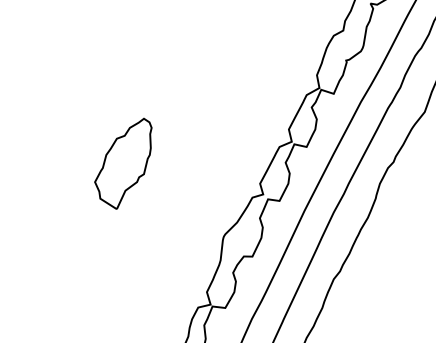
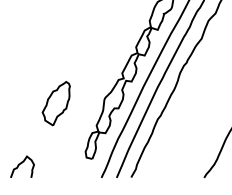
part: (121, 163) -> (55, 103), moved

